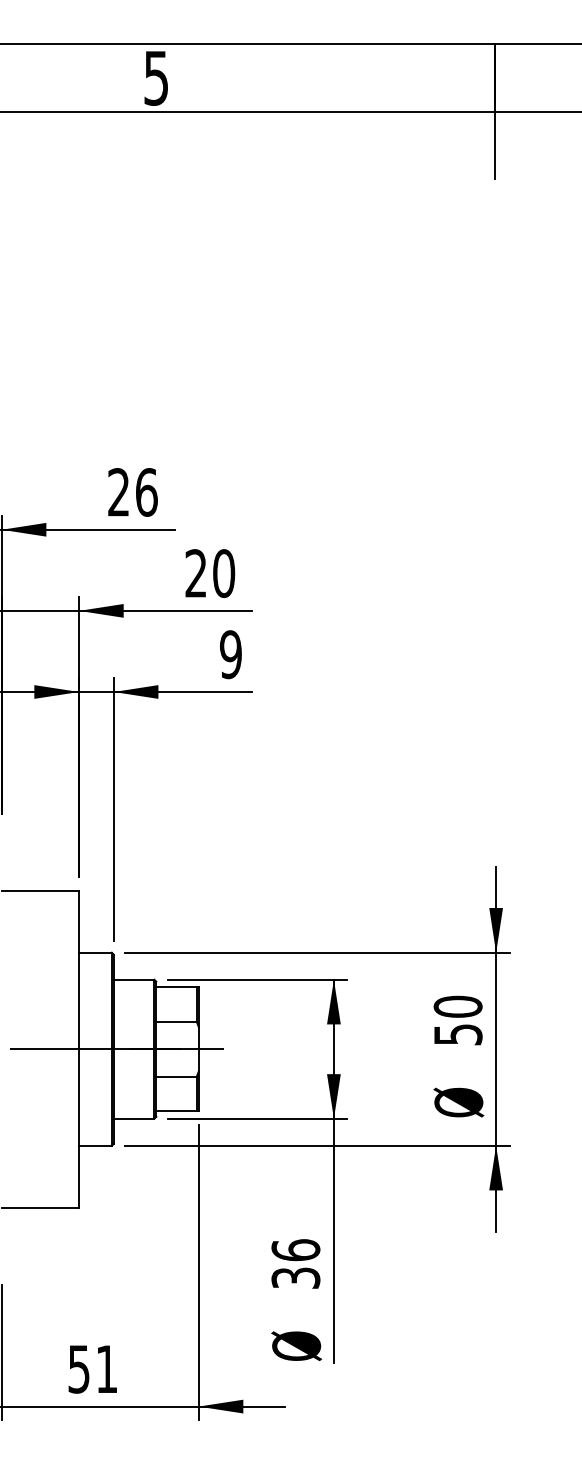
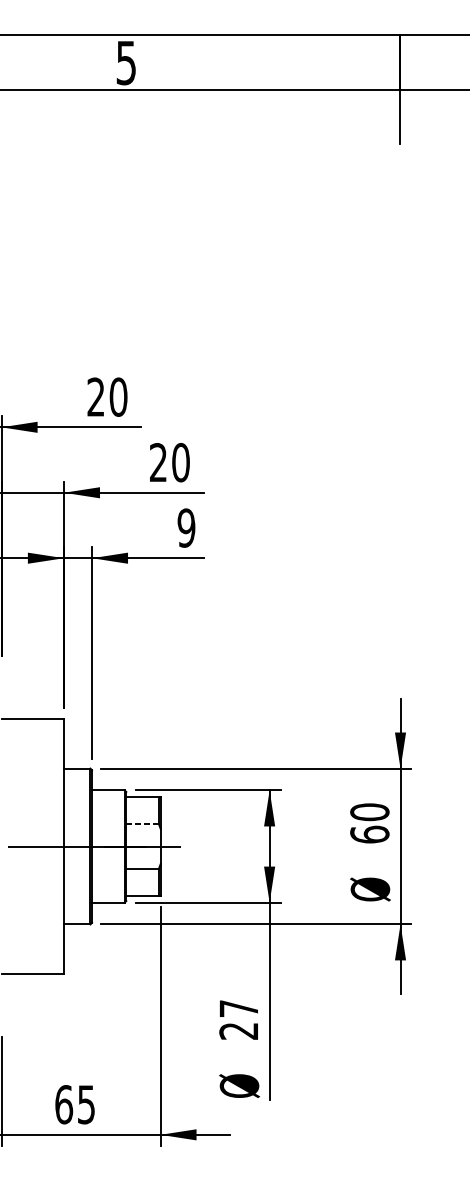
text: (146, 492) -> (118, 397), 26 -> 20
line: (177, 1021) -> (143, 824), solid -> dashed
text: (457, 1034) -> (369, 834), 50 -> 60
text: (295, 1263) -> (238, 1019), 36 -> 27
text: (92, 1368) -> (74, 1104), 51 -> 65

